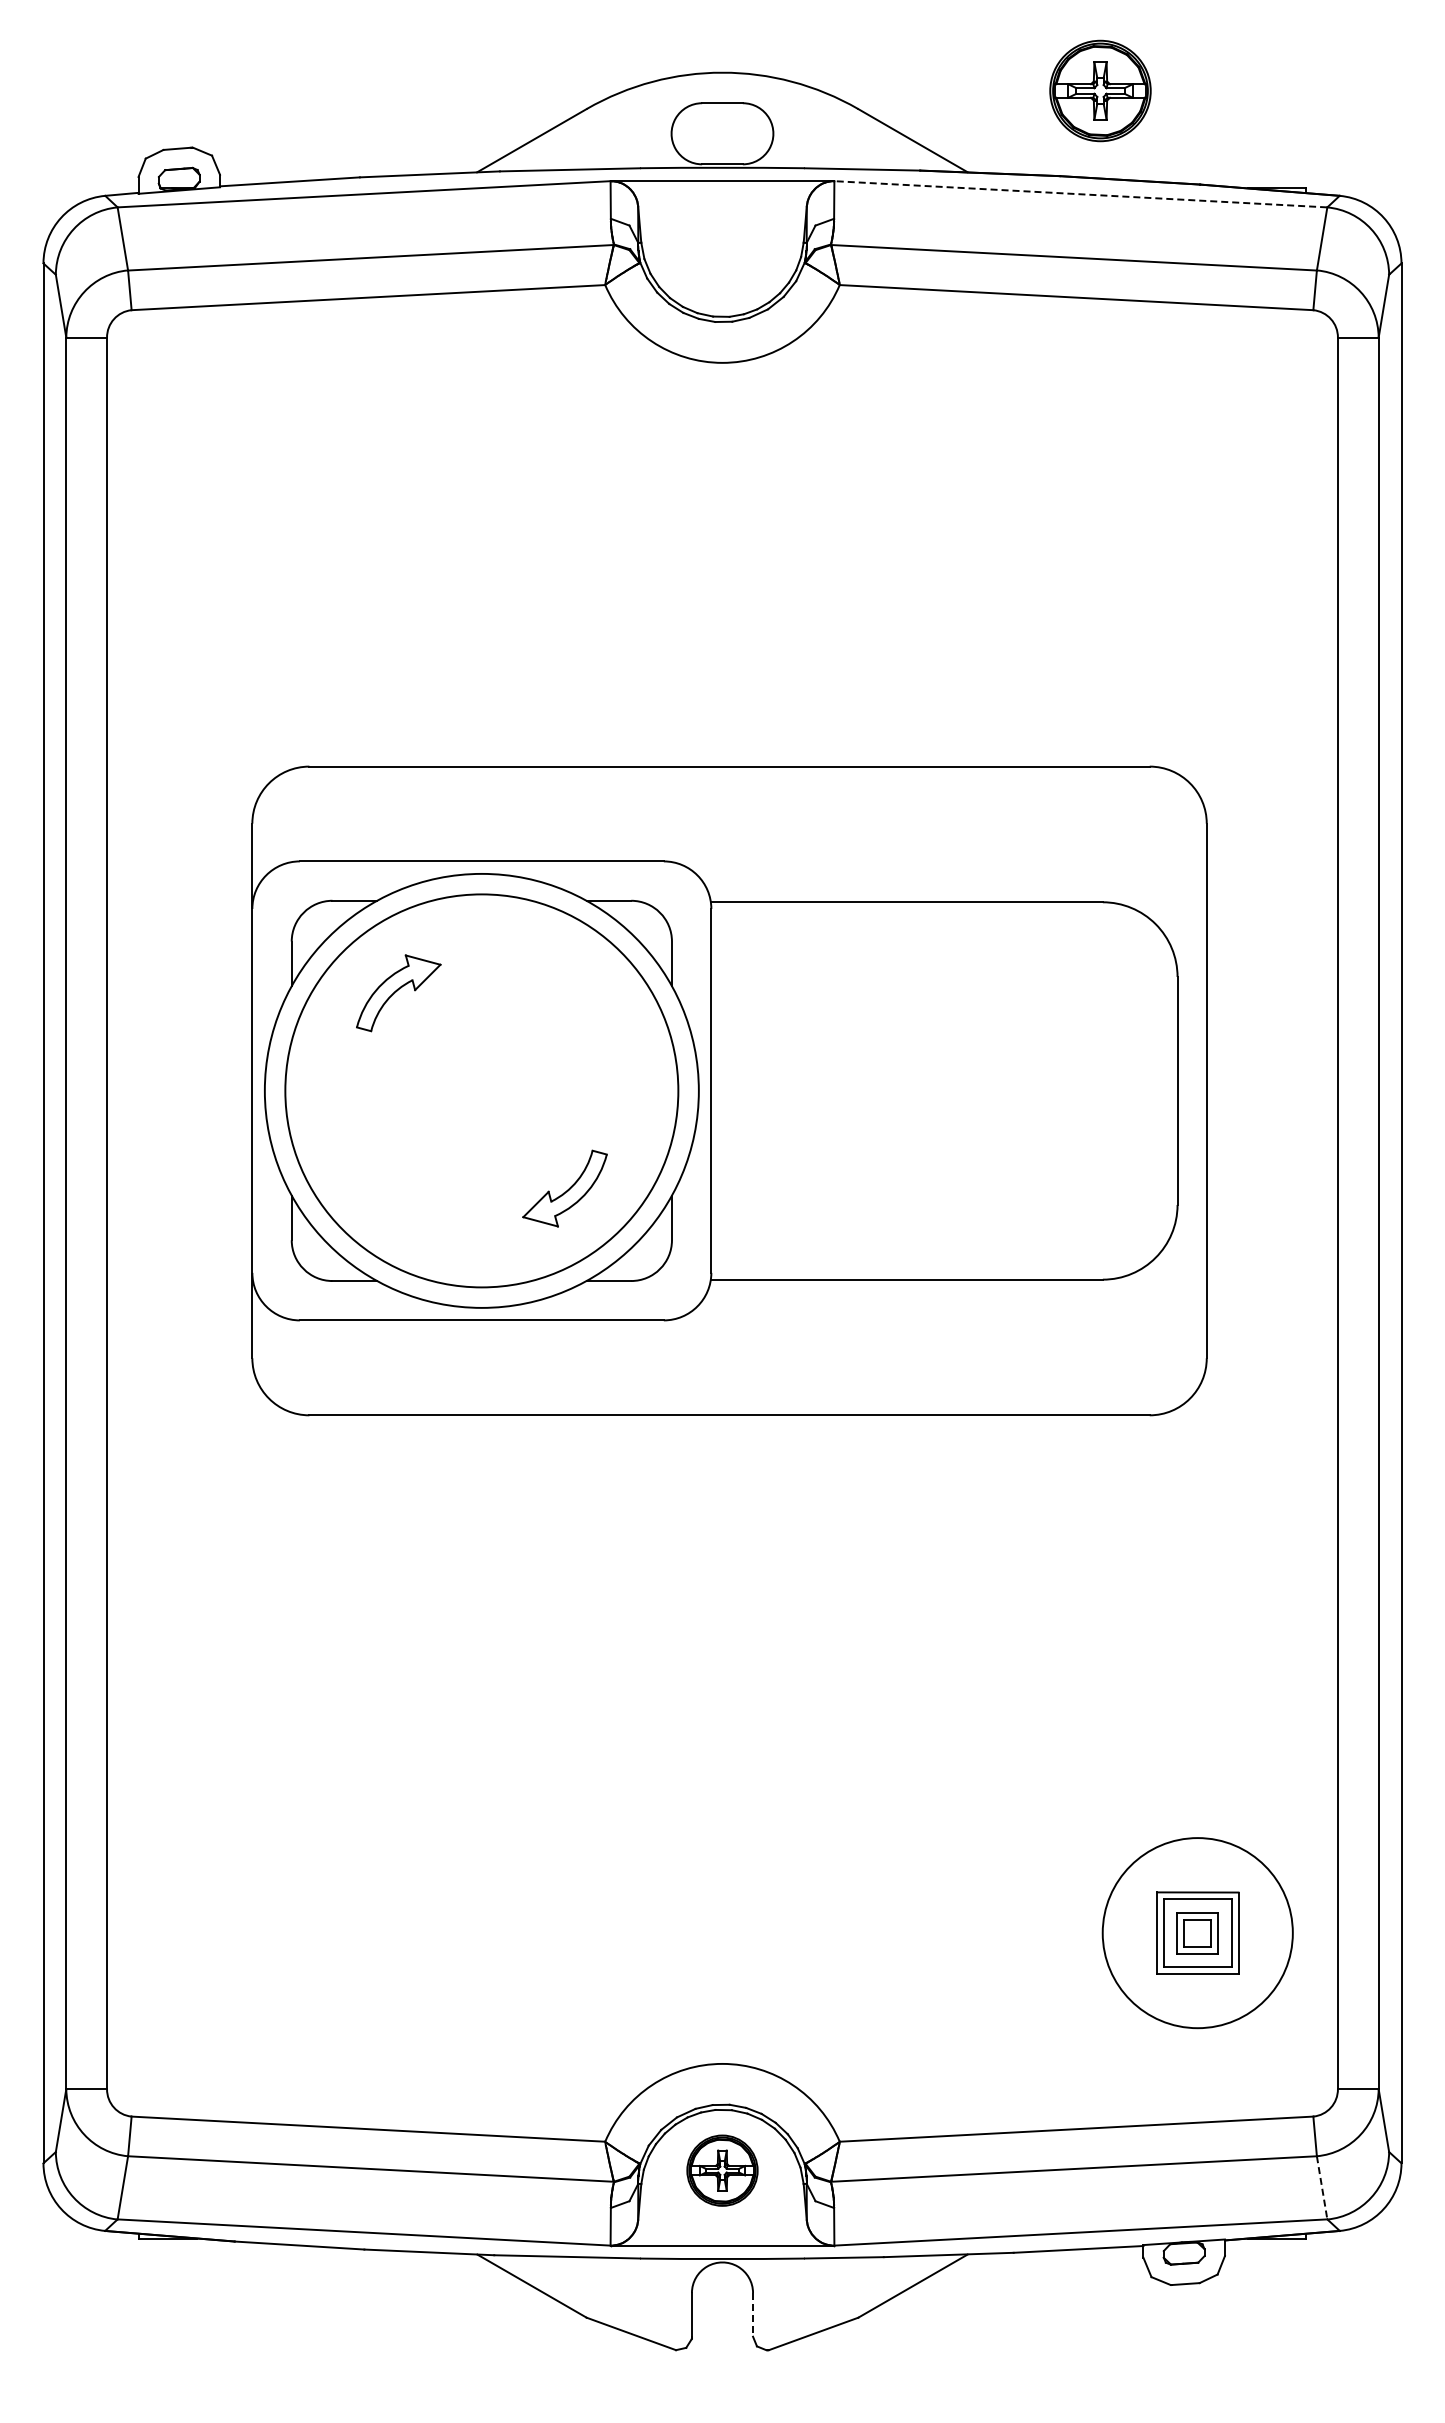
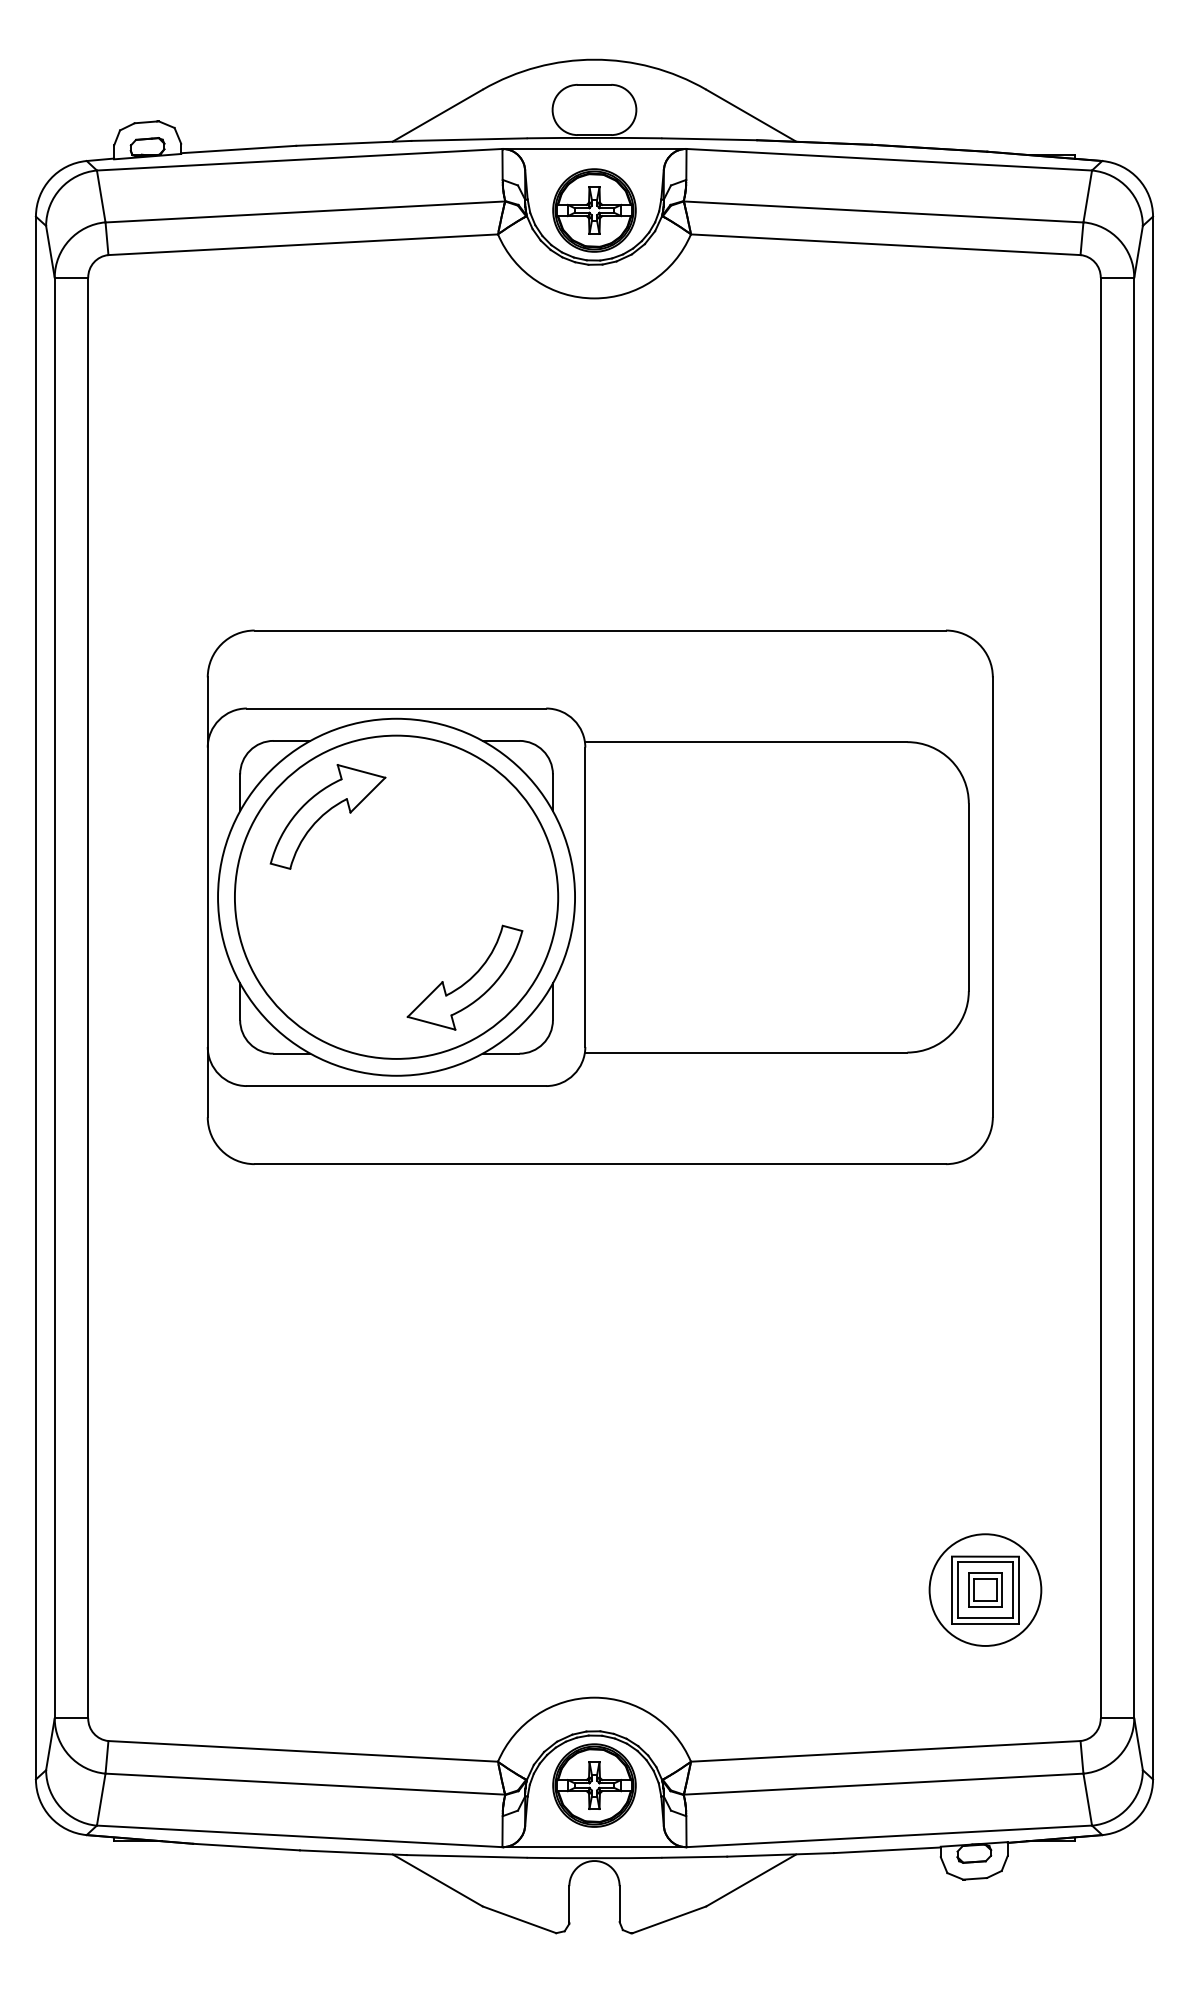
part: (1100, 90) -> (594, 210), moved
line: (1080, 194) -> (888, 159), dashed -> solid
part: (398, 993) -> (327, 817), size x1.67
part: (564, 1188) -> (464, 977), size x1.67
circle: (1197, 1933) -> (985, 1590), size x0.71
part: (722, 2170) -> (594, 1785), size x1.43
line: (1322, 2188) -> (1088, 1800), dashed -> solid
line: (753, 2314) -> (620, 1903), dashed -> solid

